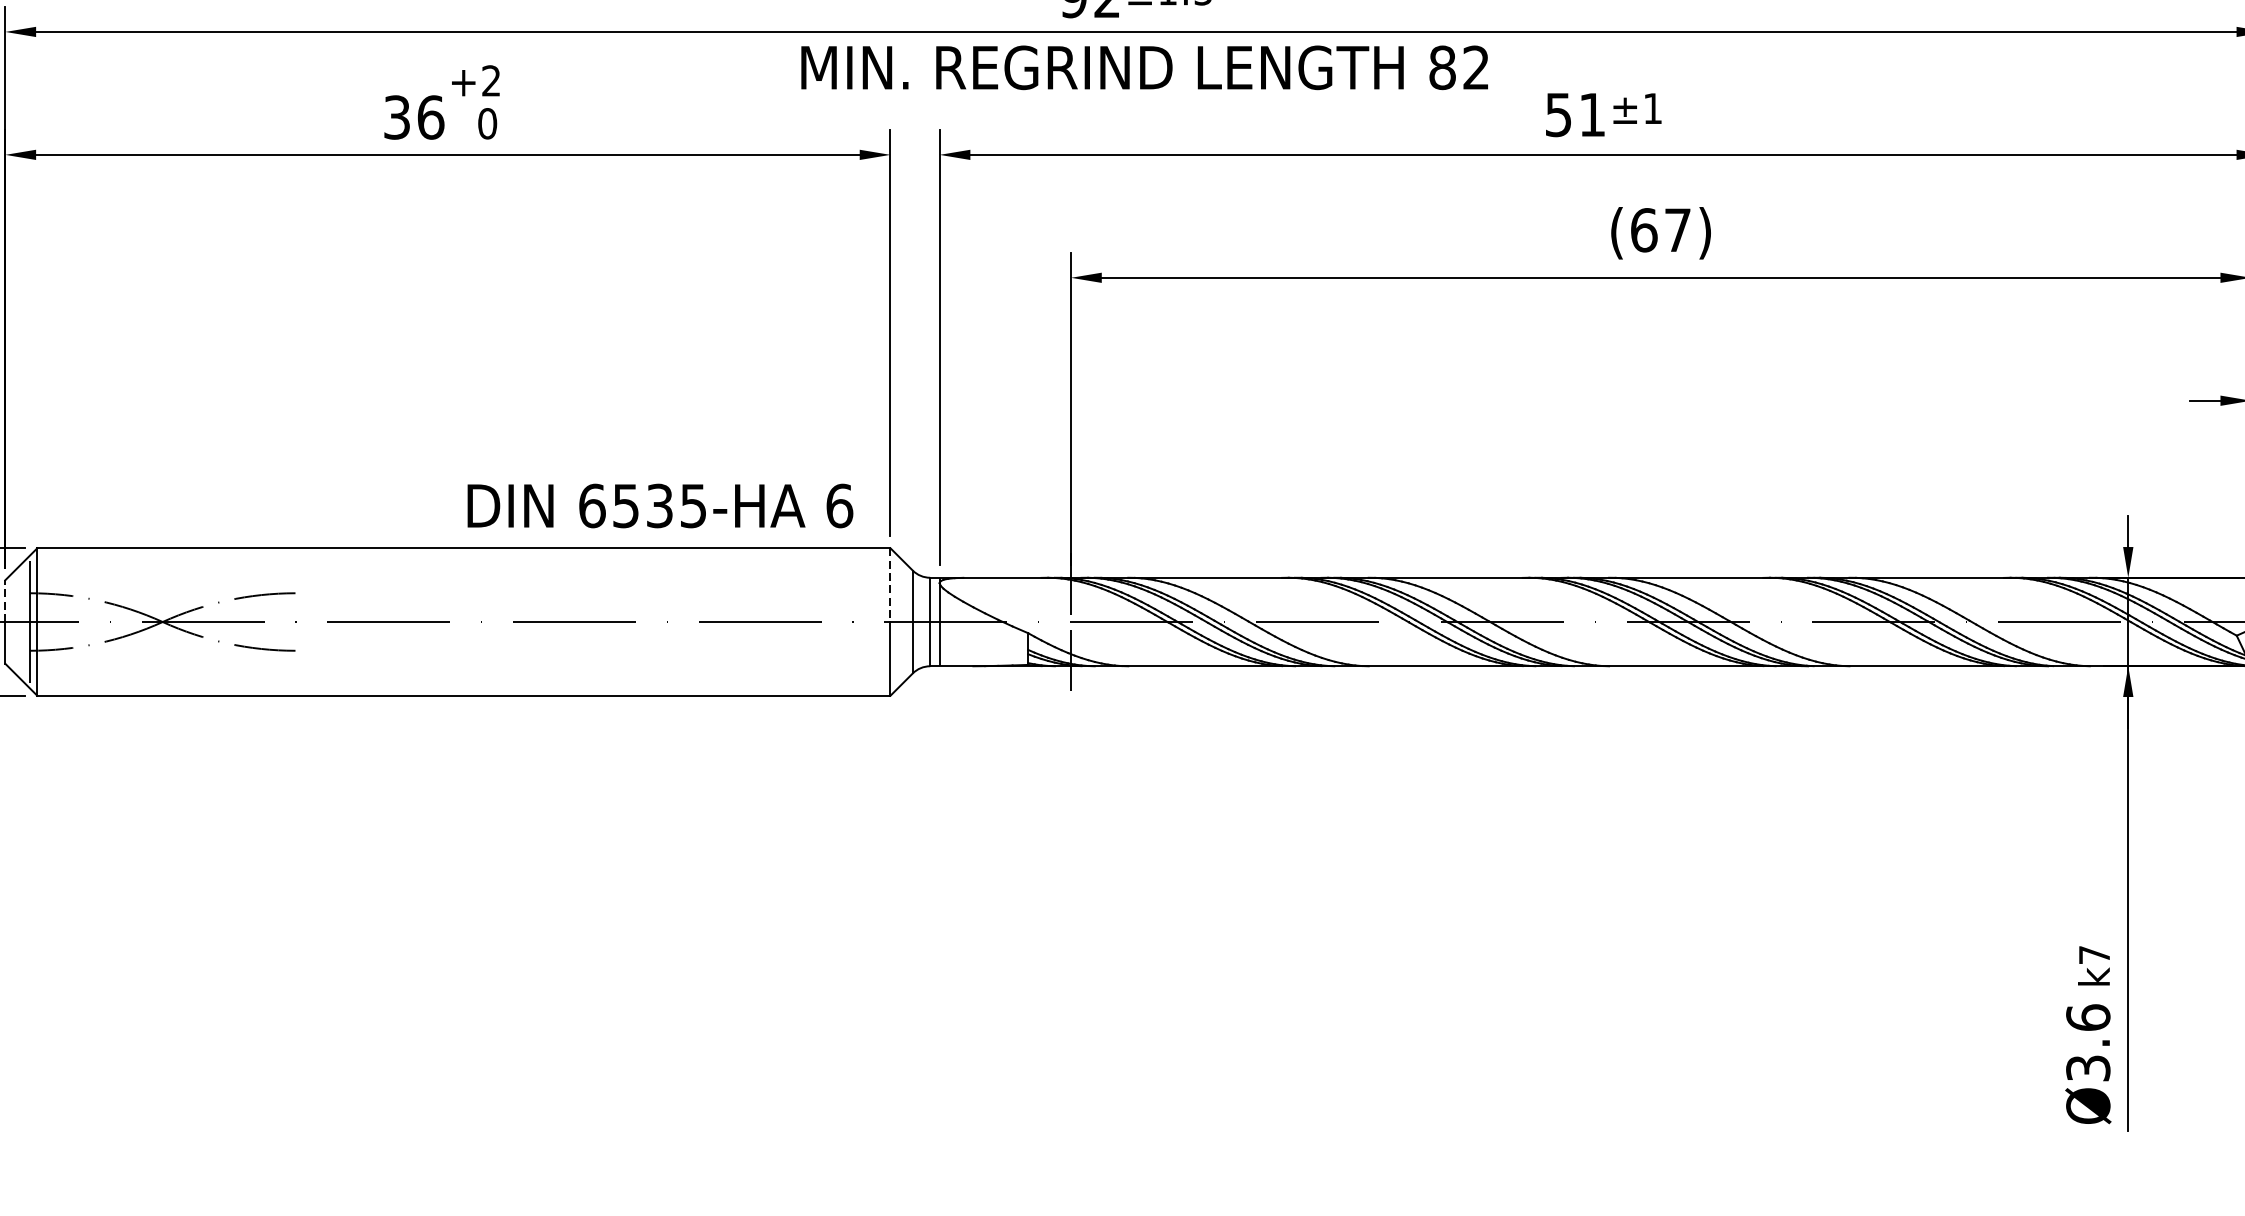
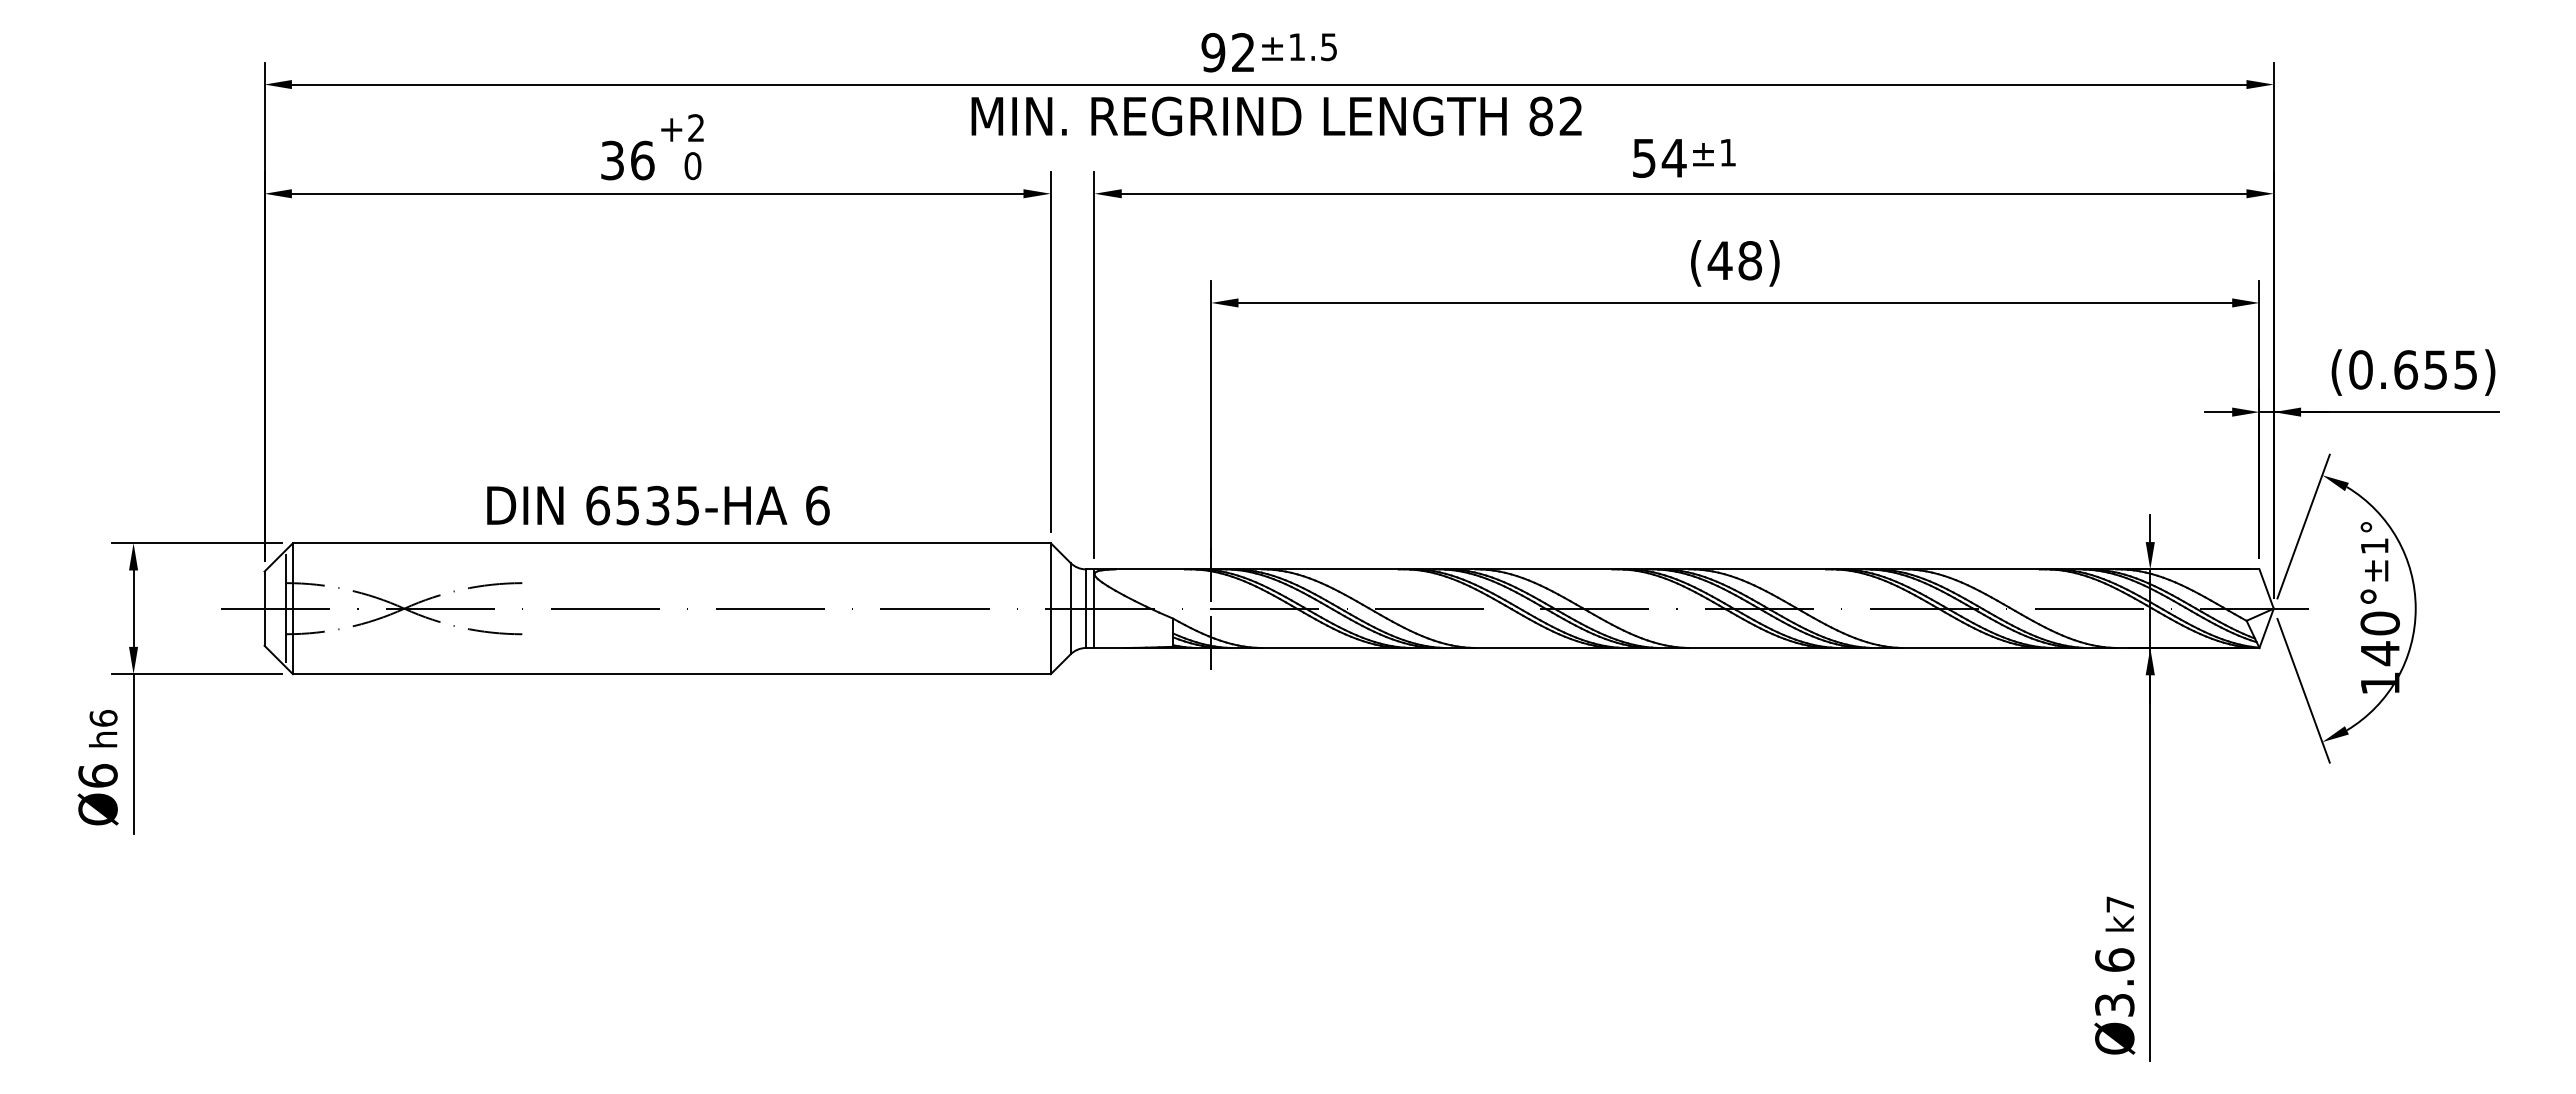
text: (1591, 115) -> (1673, 158), 51 -> 54
text: (1660, 230) -> (1734, 260), (67) -> (48)
text: (660, 505) -> (658, 505), moved
line: (890, 584) -> (1050, 575), dashed -> solid
line: (5, 601) -> (264, 590), dashed -> solid

